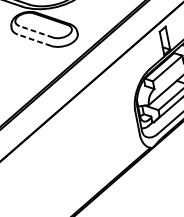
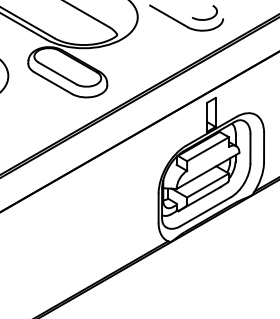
line: (36, 31) -> (57, 73), dashed -> solid
line: (34, 40) -> (53, 83), dashed -> solid

